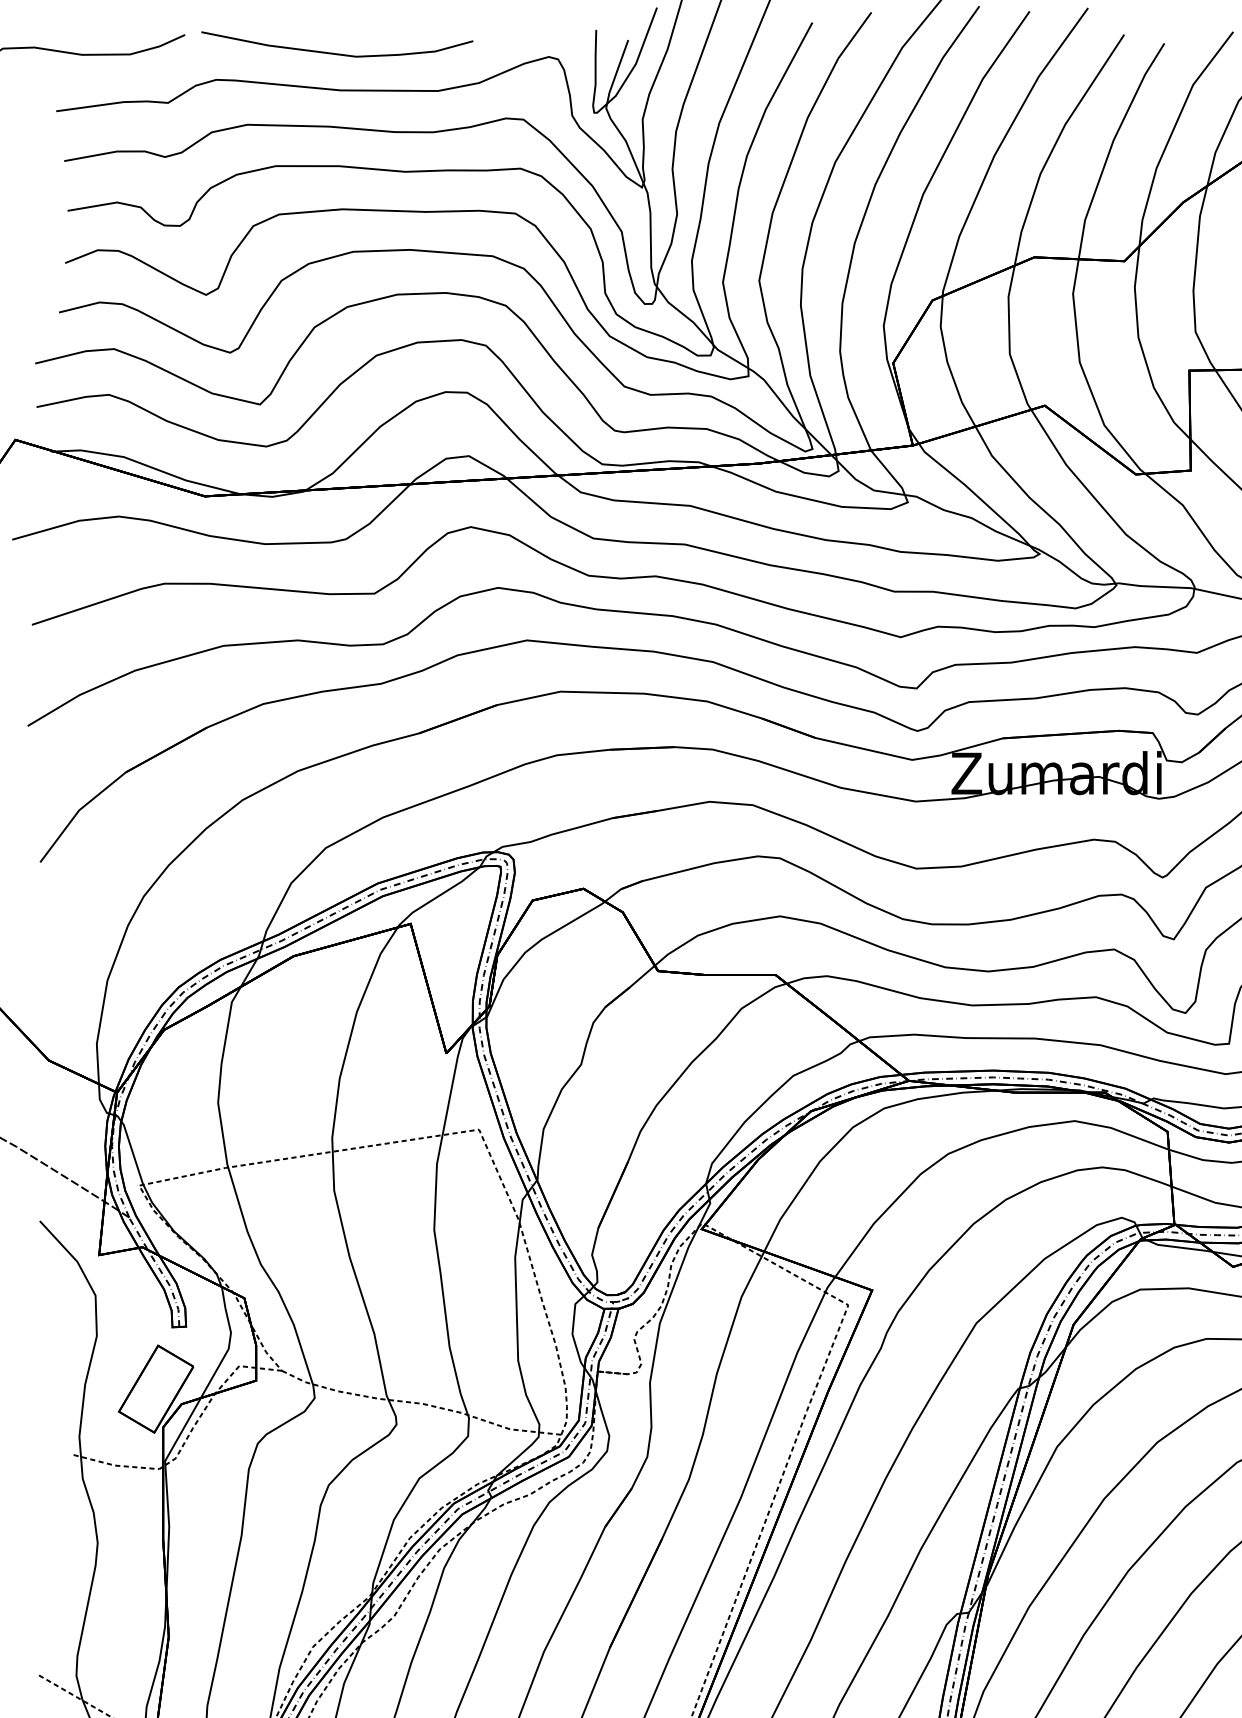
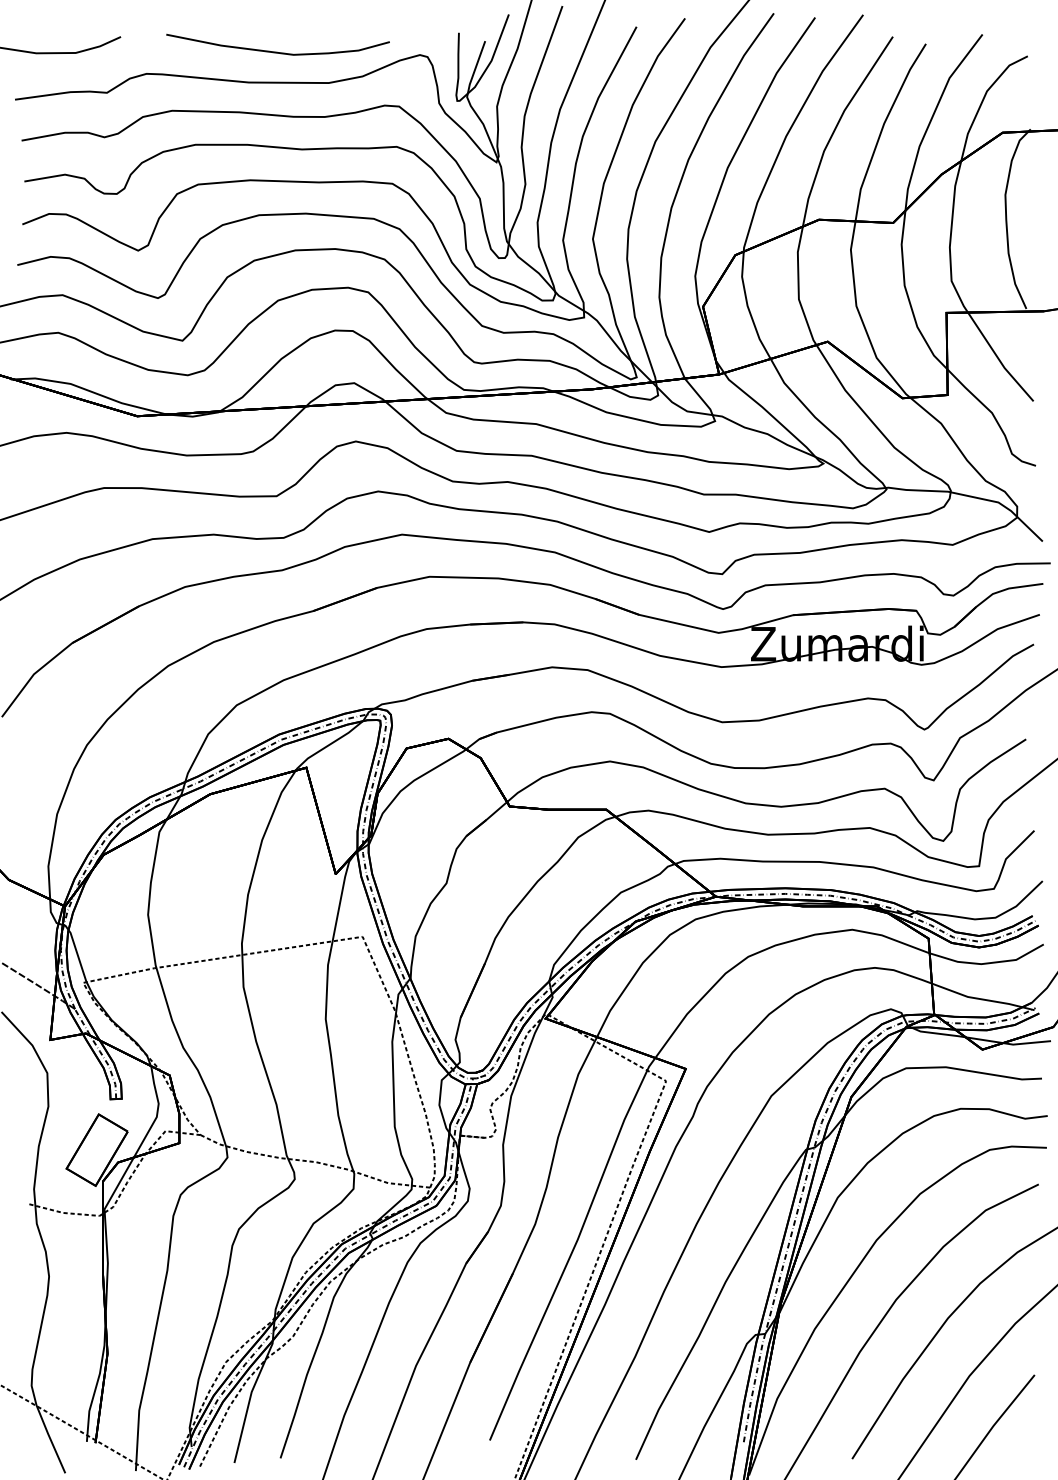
curve: (336, 52) -> (277, 51), moved

